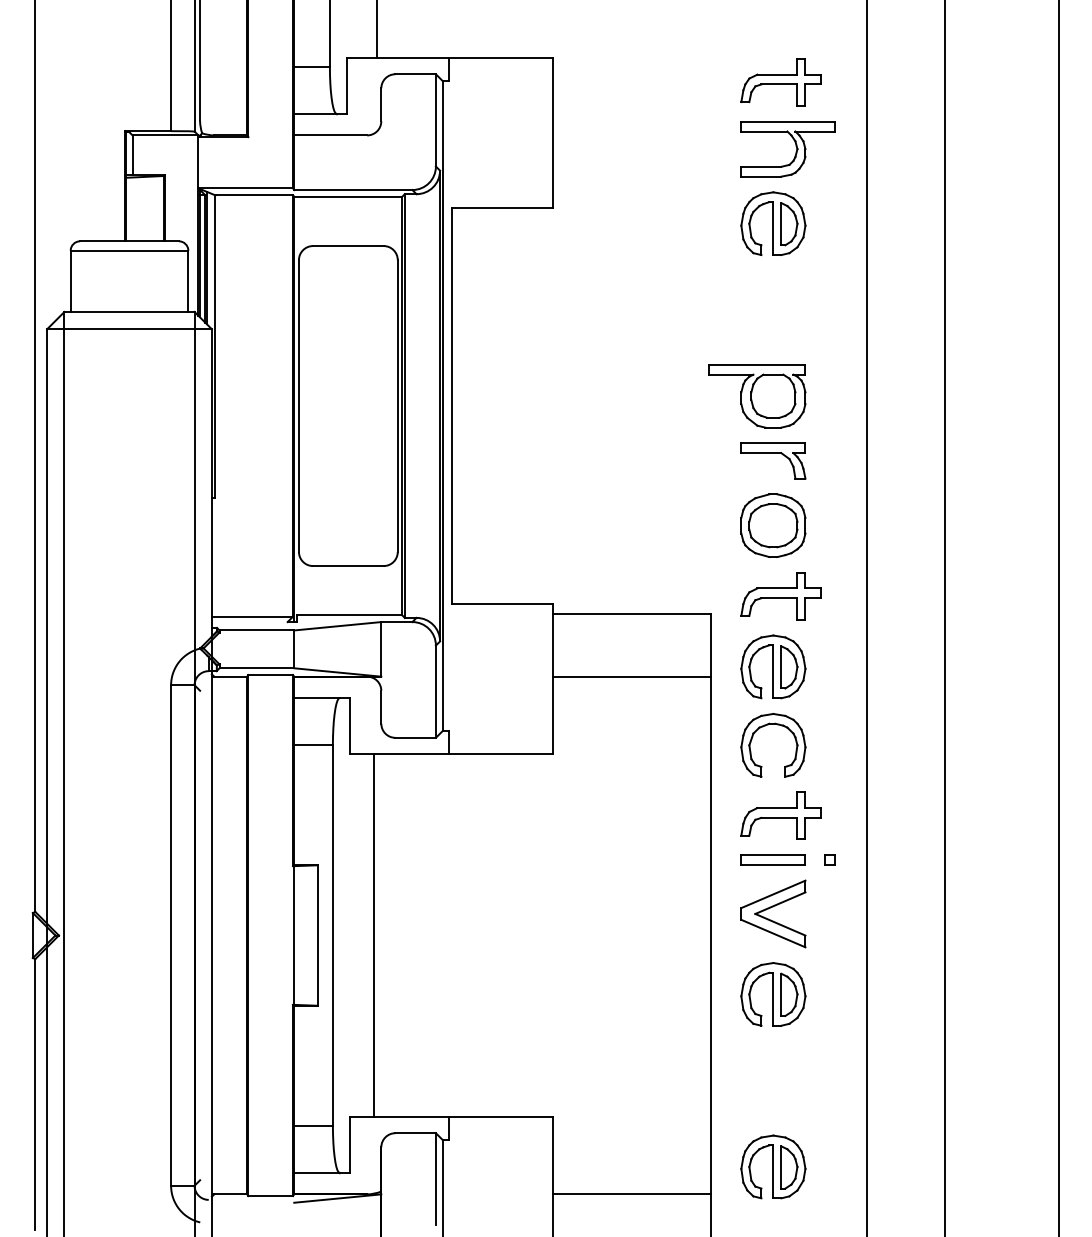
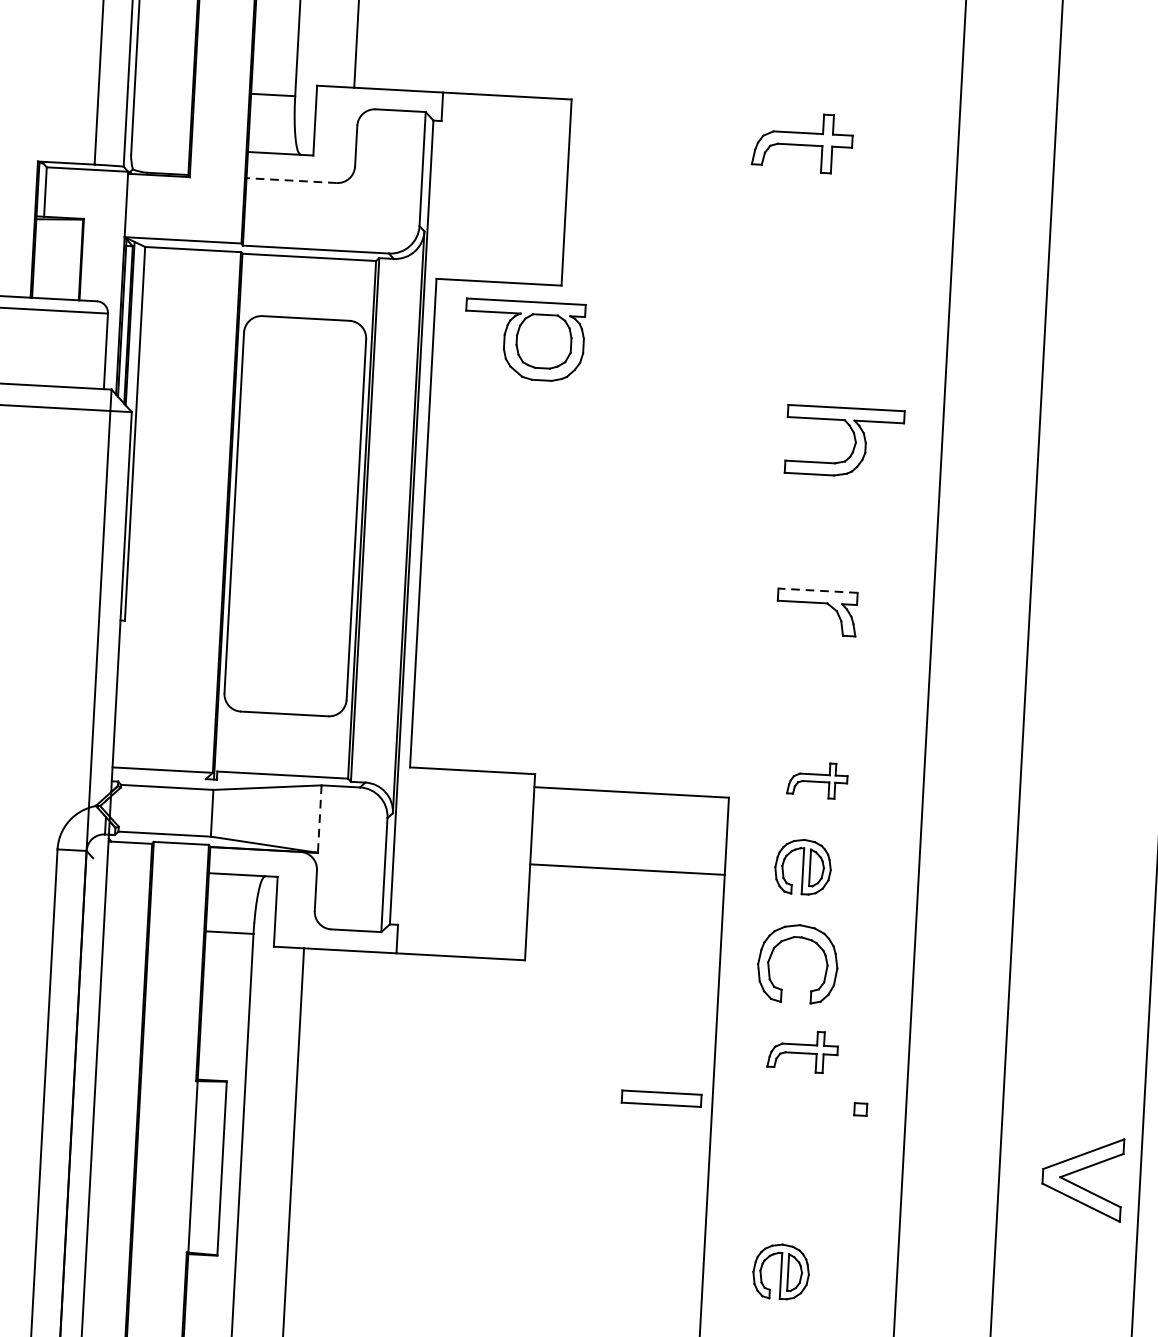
part: (780, 82) -> (801, 142), moved
line: (330, 135) -> (291, 180), solid -> dashed
part: (795, 151) -> (853, 445), moved
part: (773, 223) -> (832, 319), removed
part: (757, 396) -> (524, 340), moved
line: (772, 443) -> (816, 590), solid -> dashed
part: (773, 525) -> (812, 692), removed
part: (780, 596) -> (816, 780), size x0.6
line: (381, 649) -> (319, 819), solid -> dashed
part: (773, 666) -> (803, 866), size x0.7
part: (780, 815) -> (801, 1051), size x0.7
part: (772, 859) -> (660, 1098), moved
part: (773, 913) -> (1082, 1177), moved
part: (773, 994) -> (781, 1271), size x0.7

